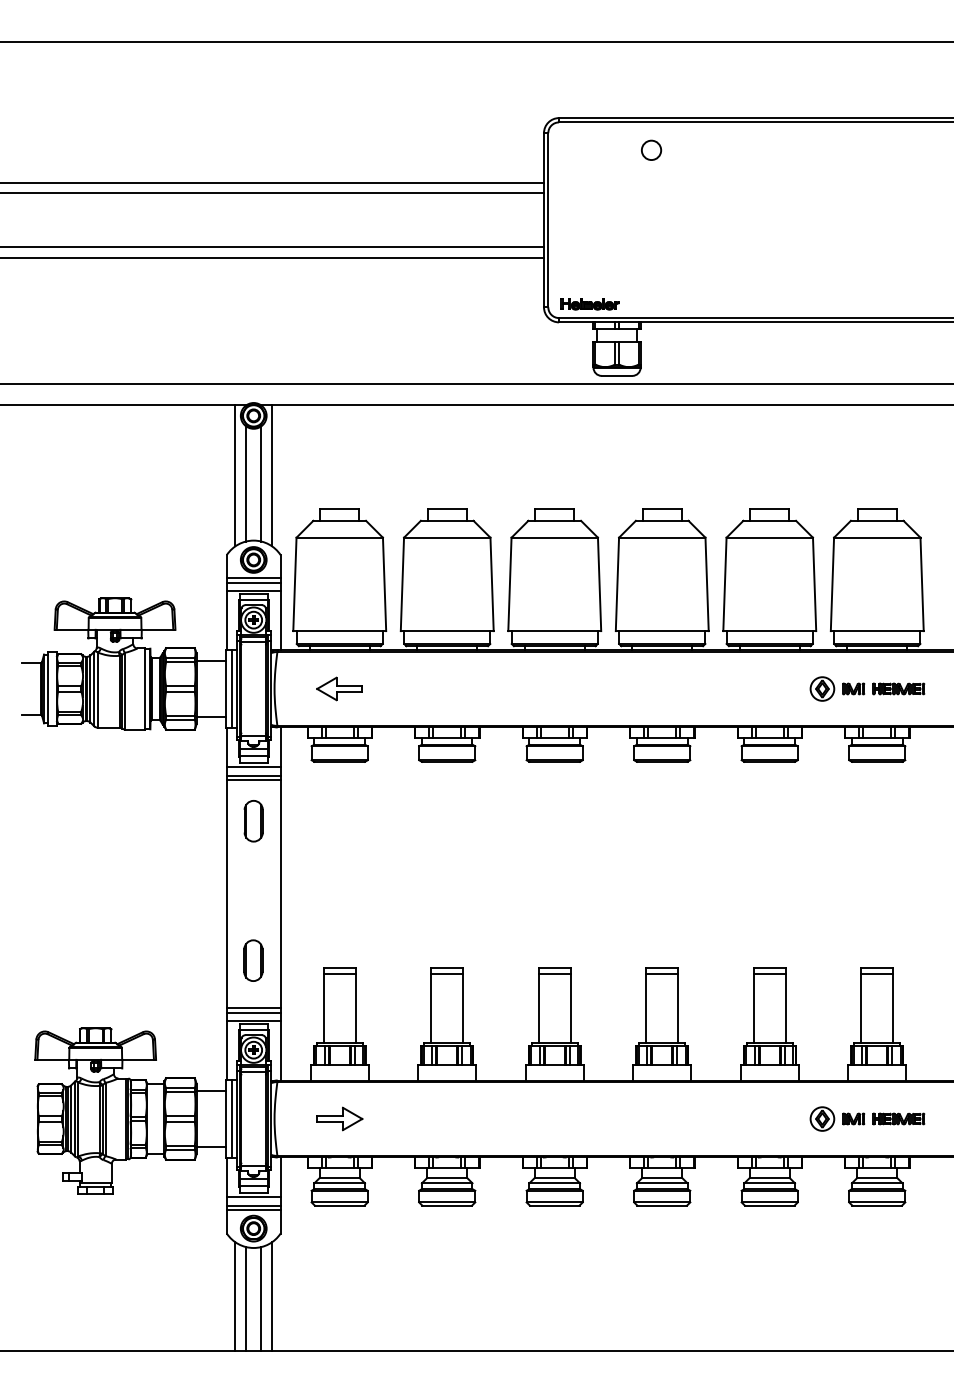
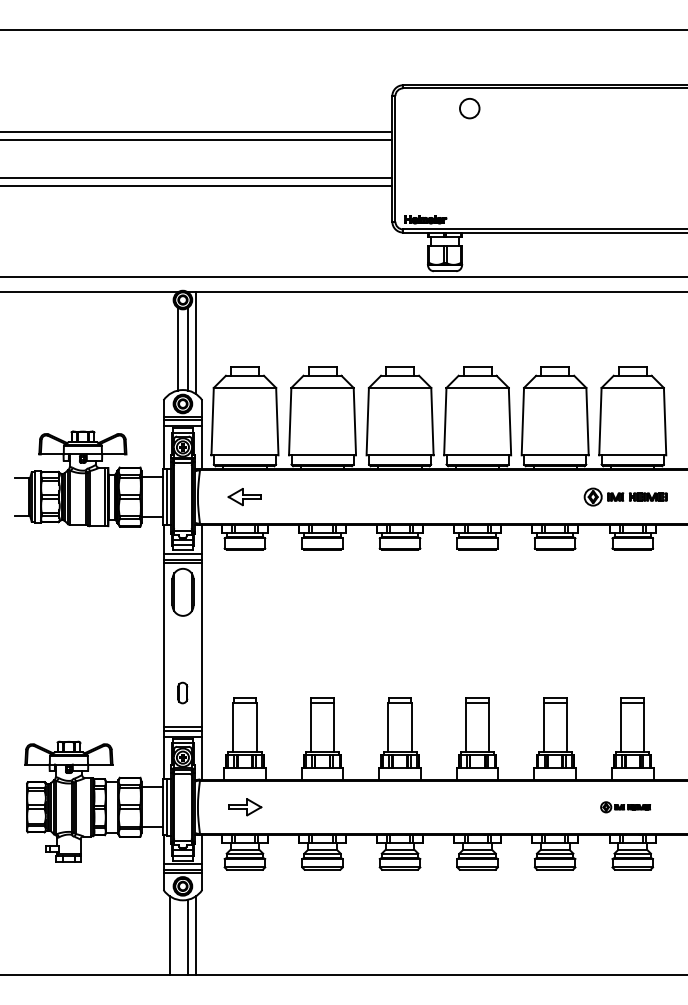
circle: (651, 149) -> (469, 107), size x1.4
line: (235, 475) -> (169, 343), removed
part: (253, 821) -> (182, 592), size x1.6
part: (253, 960) -> (182, 692), size x0.7
part: (867, 1118) -> (625, 806), size x0.6
line: (246, 1299) -> (177, 937), removed

